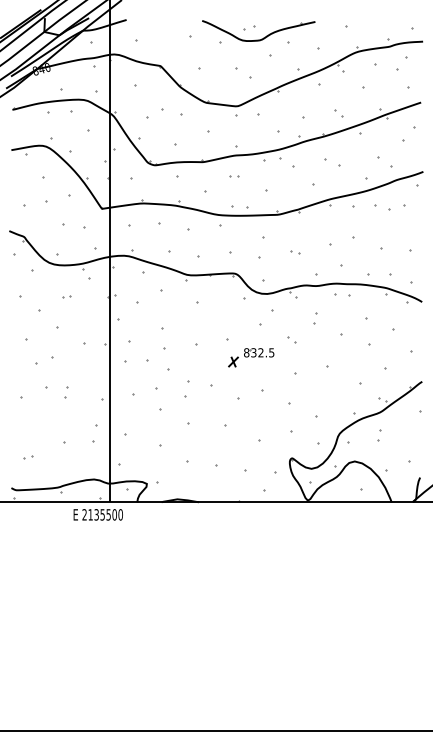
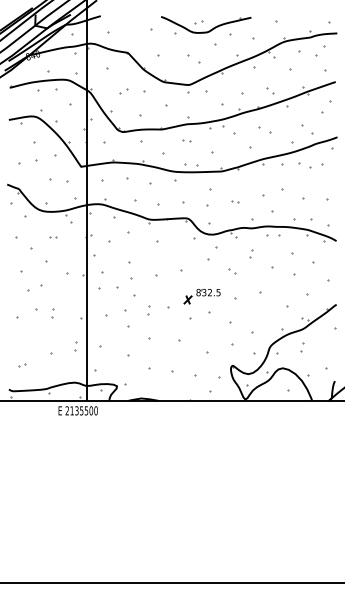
part: (155, 114) -> (123, 91), size x0.62
part: (250, 357) -> (201, 296), moved
part: (186, 389) -> (148, 310), size x0.62
part: (94, 434) -> (75, 346), size x0.62

